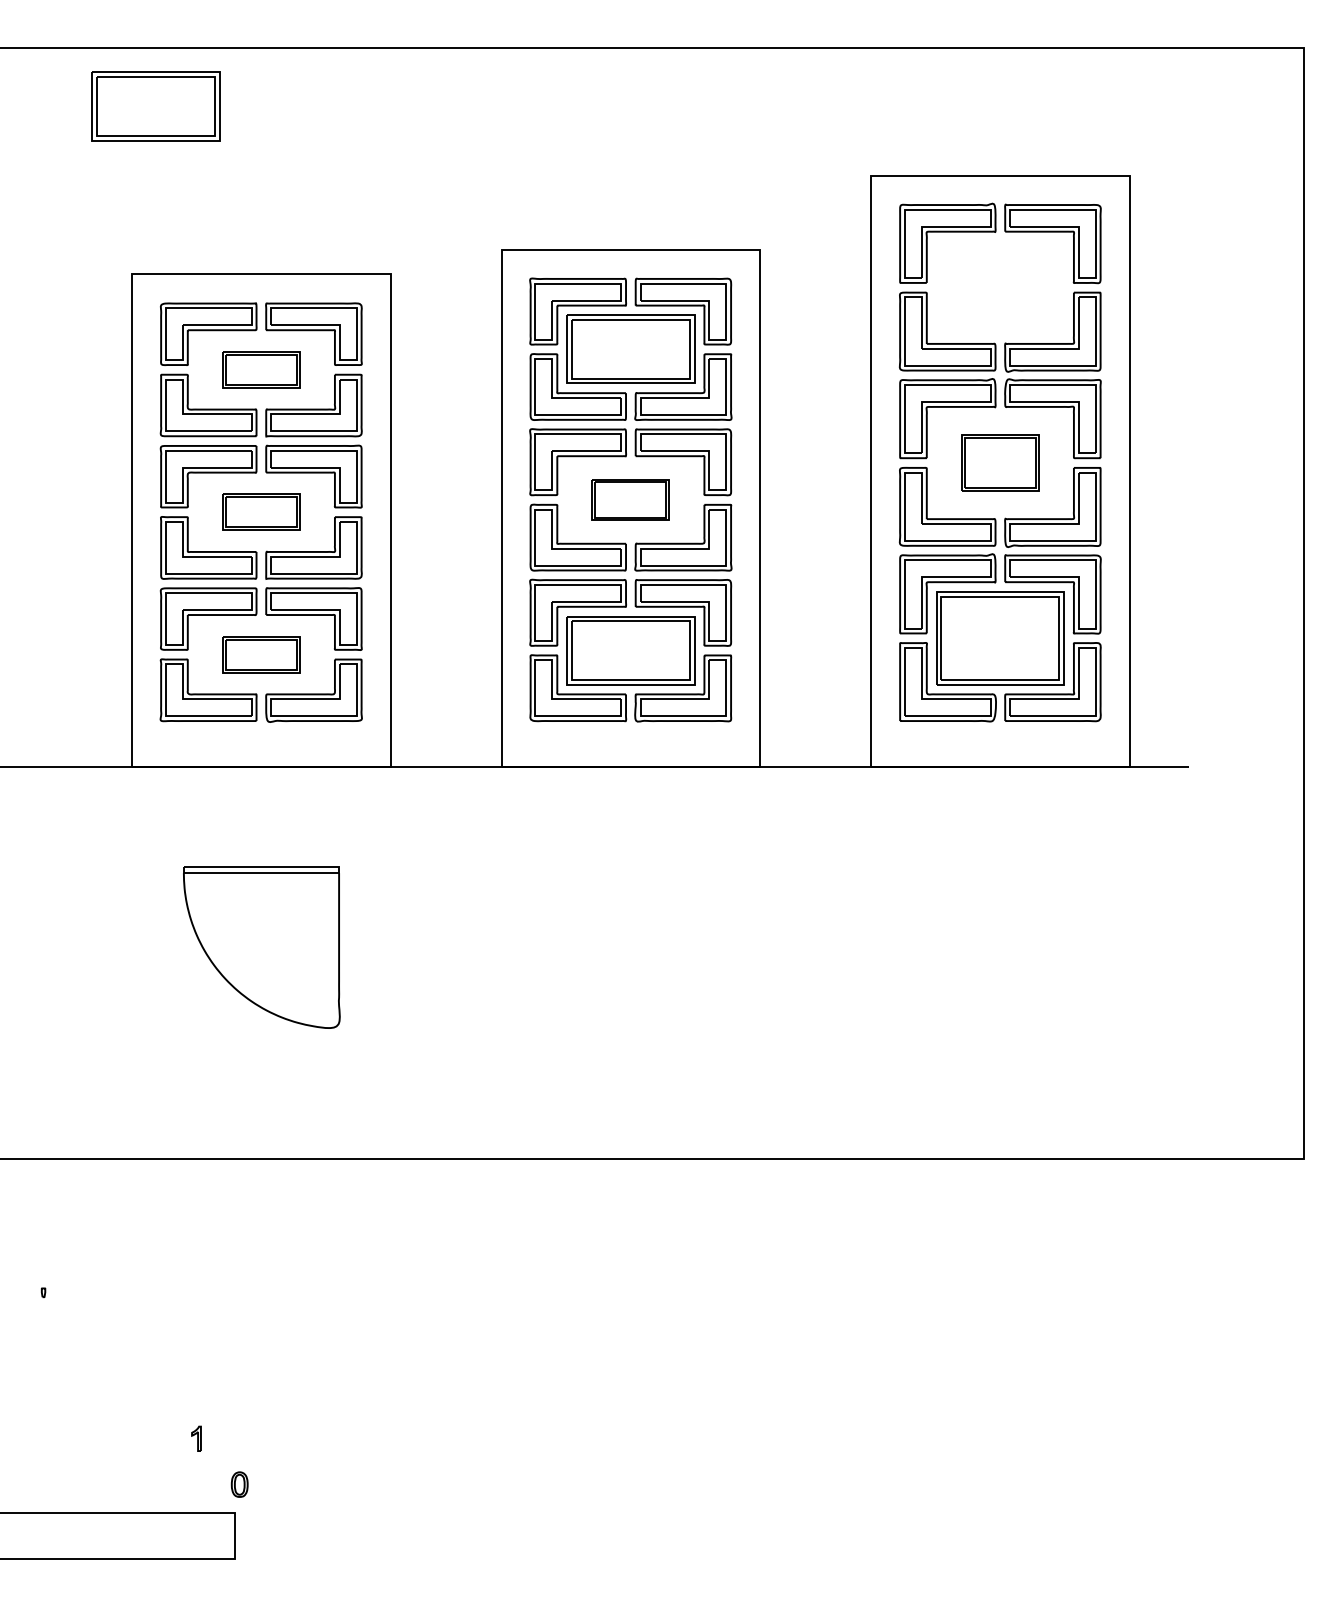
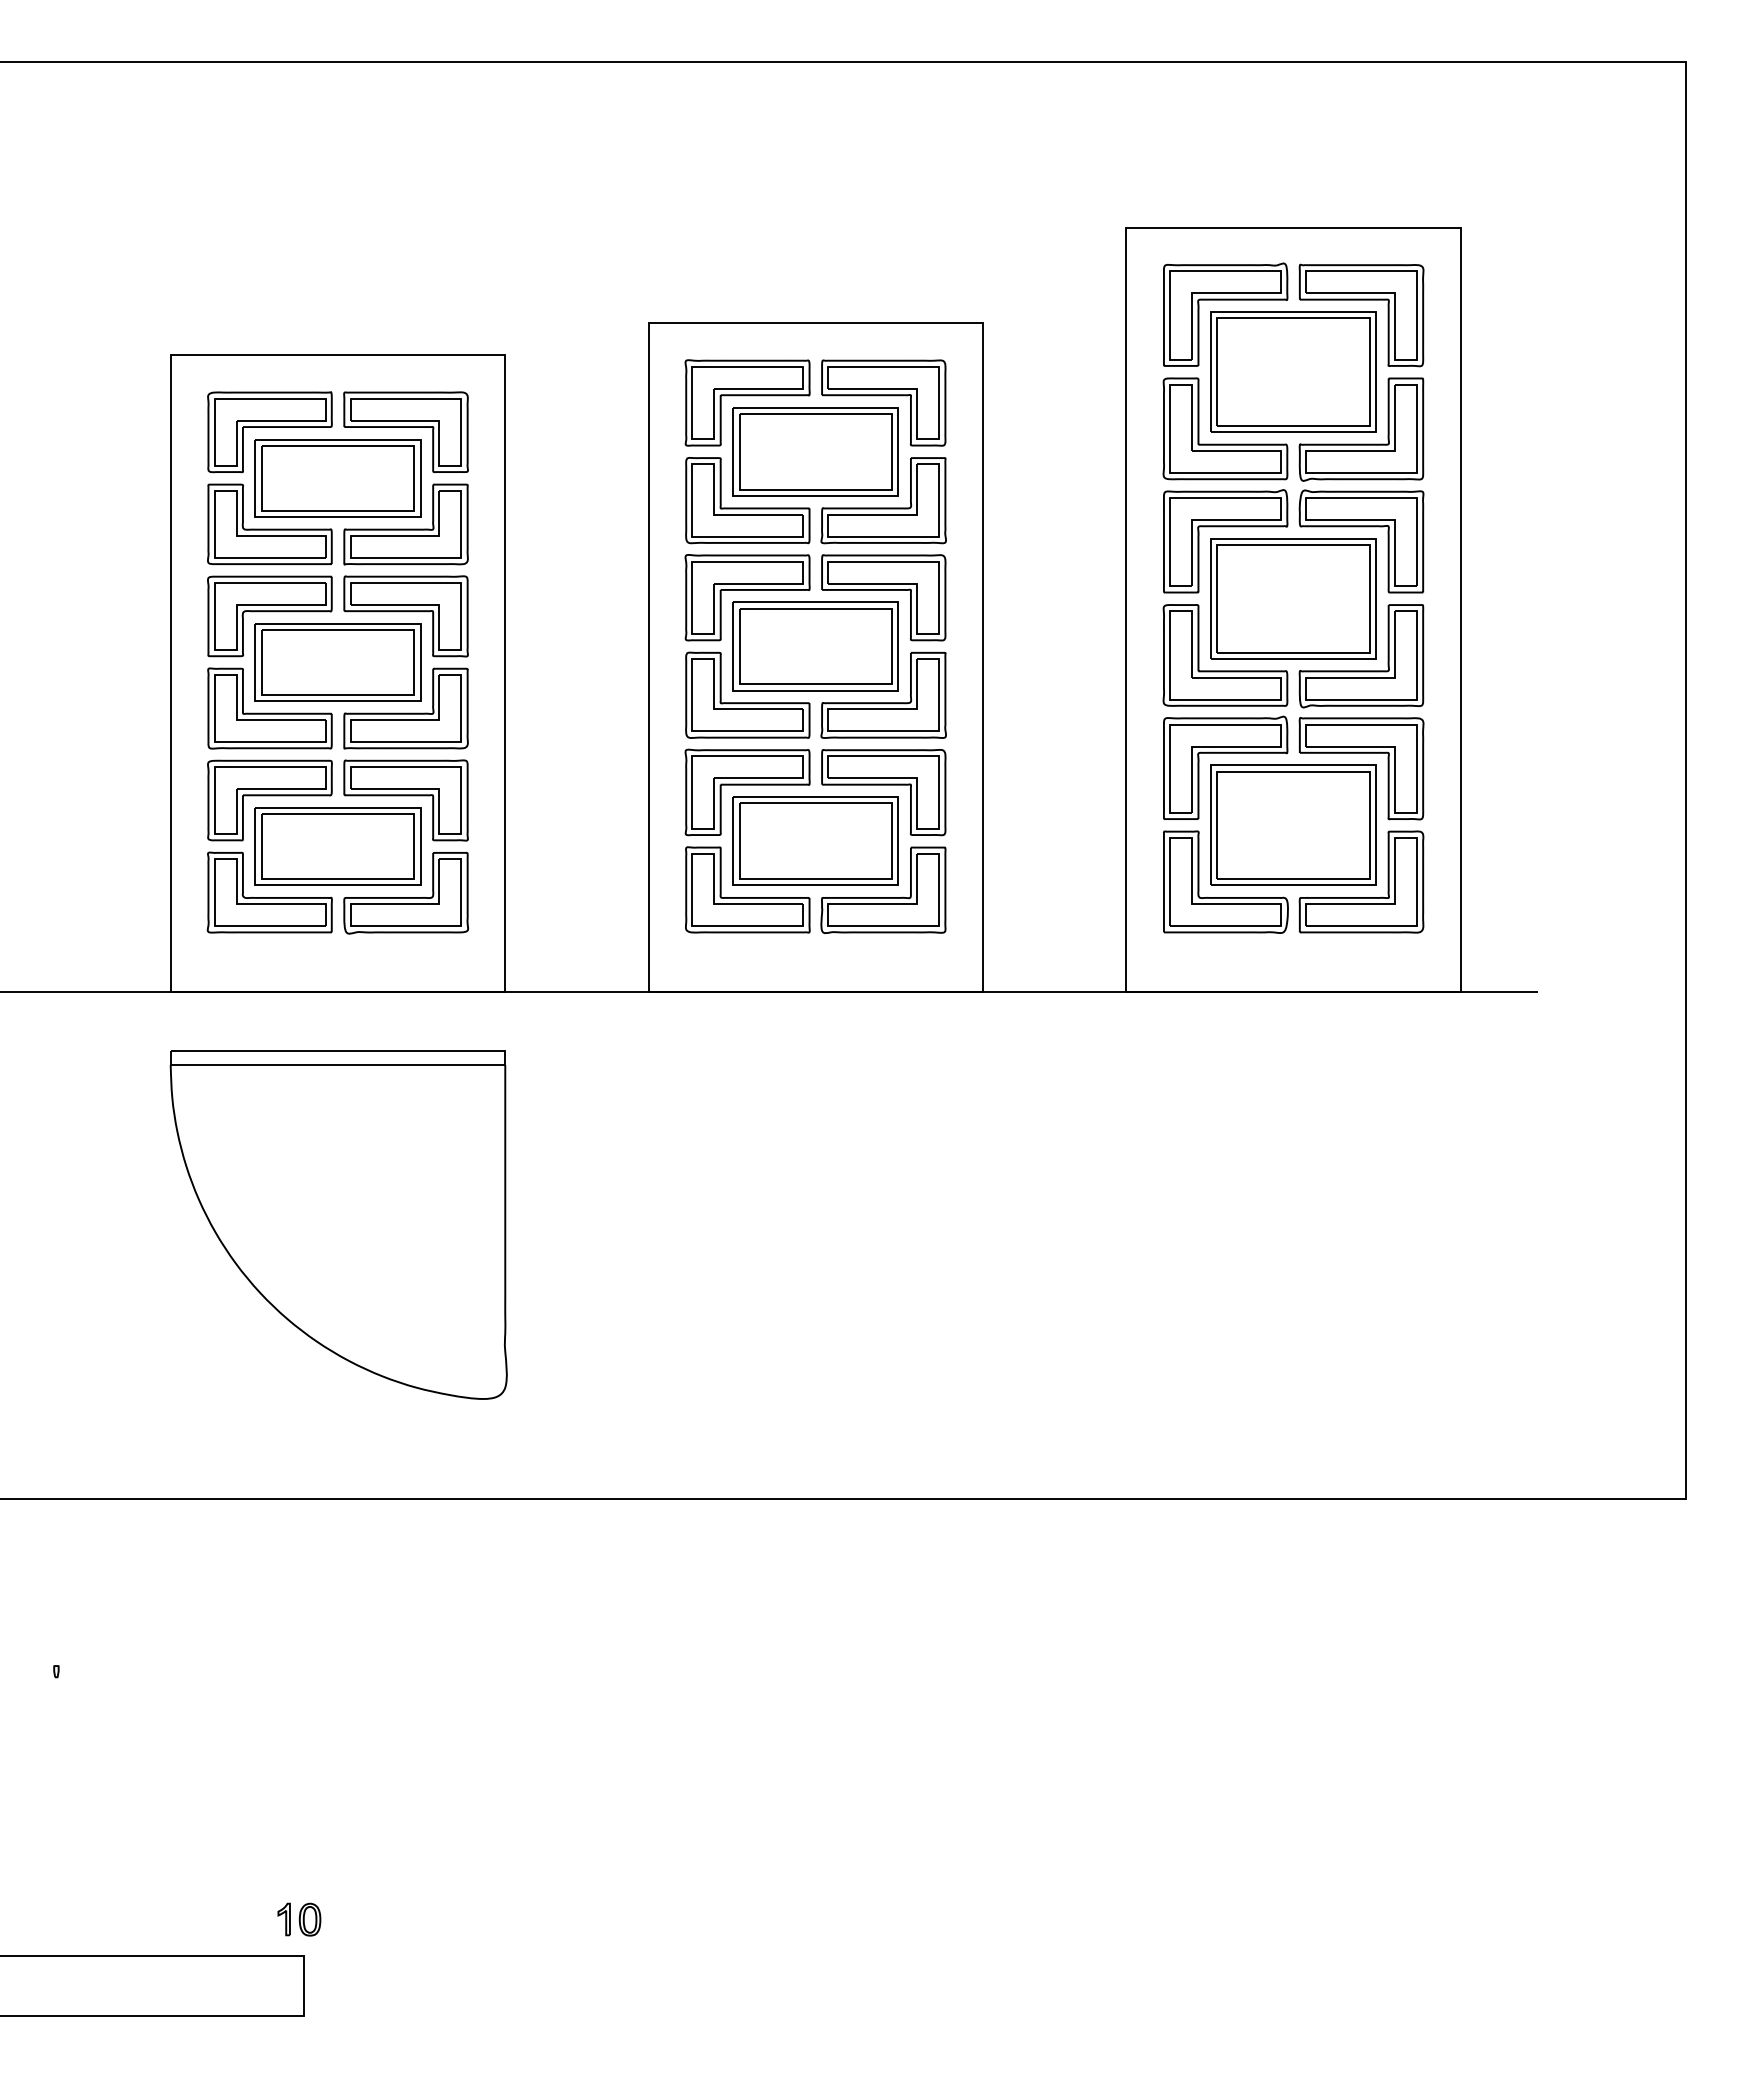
part: (155, 106) -> (201, 137), removed
part: (1000, 287) -> (1293, 371), added
part: (260, 370) -> (337, 478), size x1.67
part: (1000, 462) -> (1293, 598), size x1.67
part: (630, 499) -> (815, 646), size x1.67
part: (260, 512) -> (337, 662), size x1.67
part: (260, 654) -> (337, 846), size x1.67
part: (261, 946) -> (338, 1224), size x1.67
part: (195, 1438) -> (283, 1919), moved

